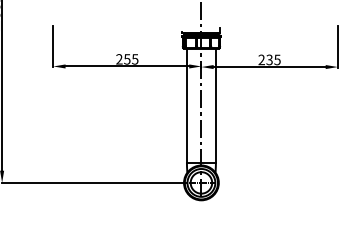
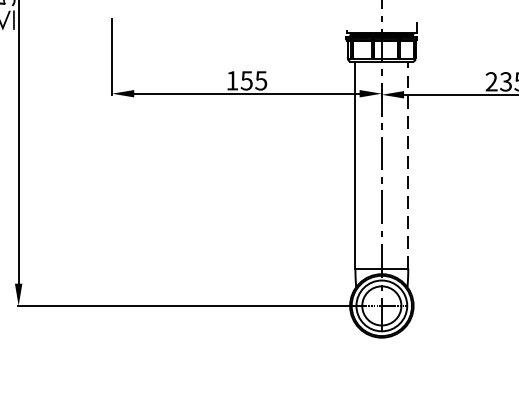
text: (119, 59) -> (232, 81), 255 -> 155
line: (215, 105) -> (407, 164), solid -> dashed

